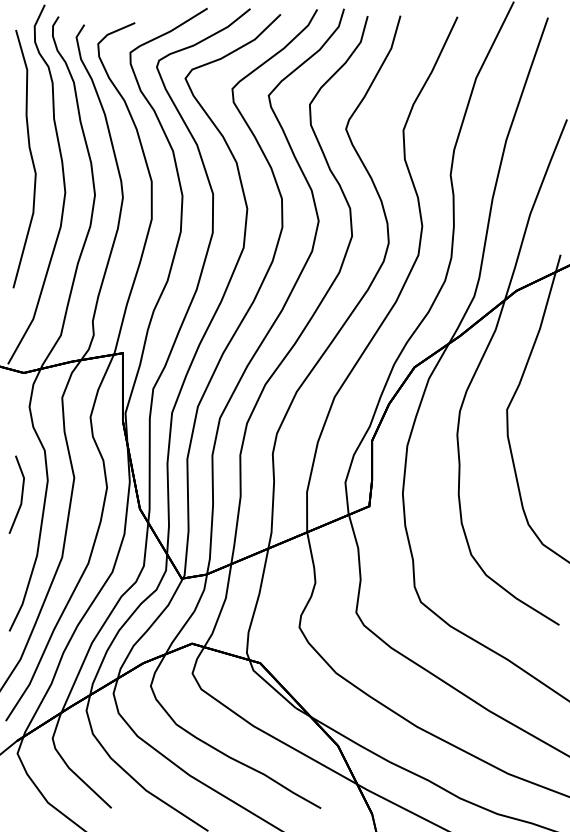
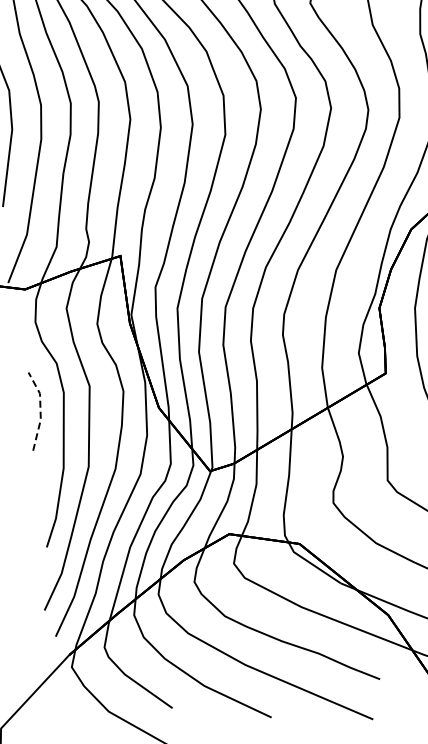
line: (22, 495) -> (40, 410), solid -> dashed

